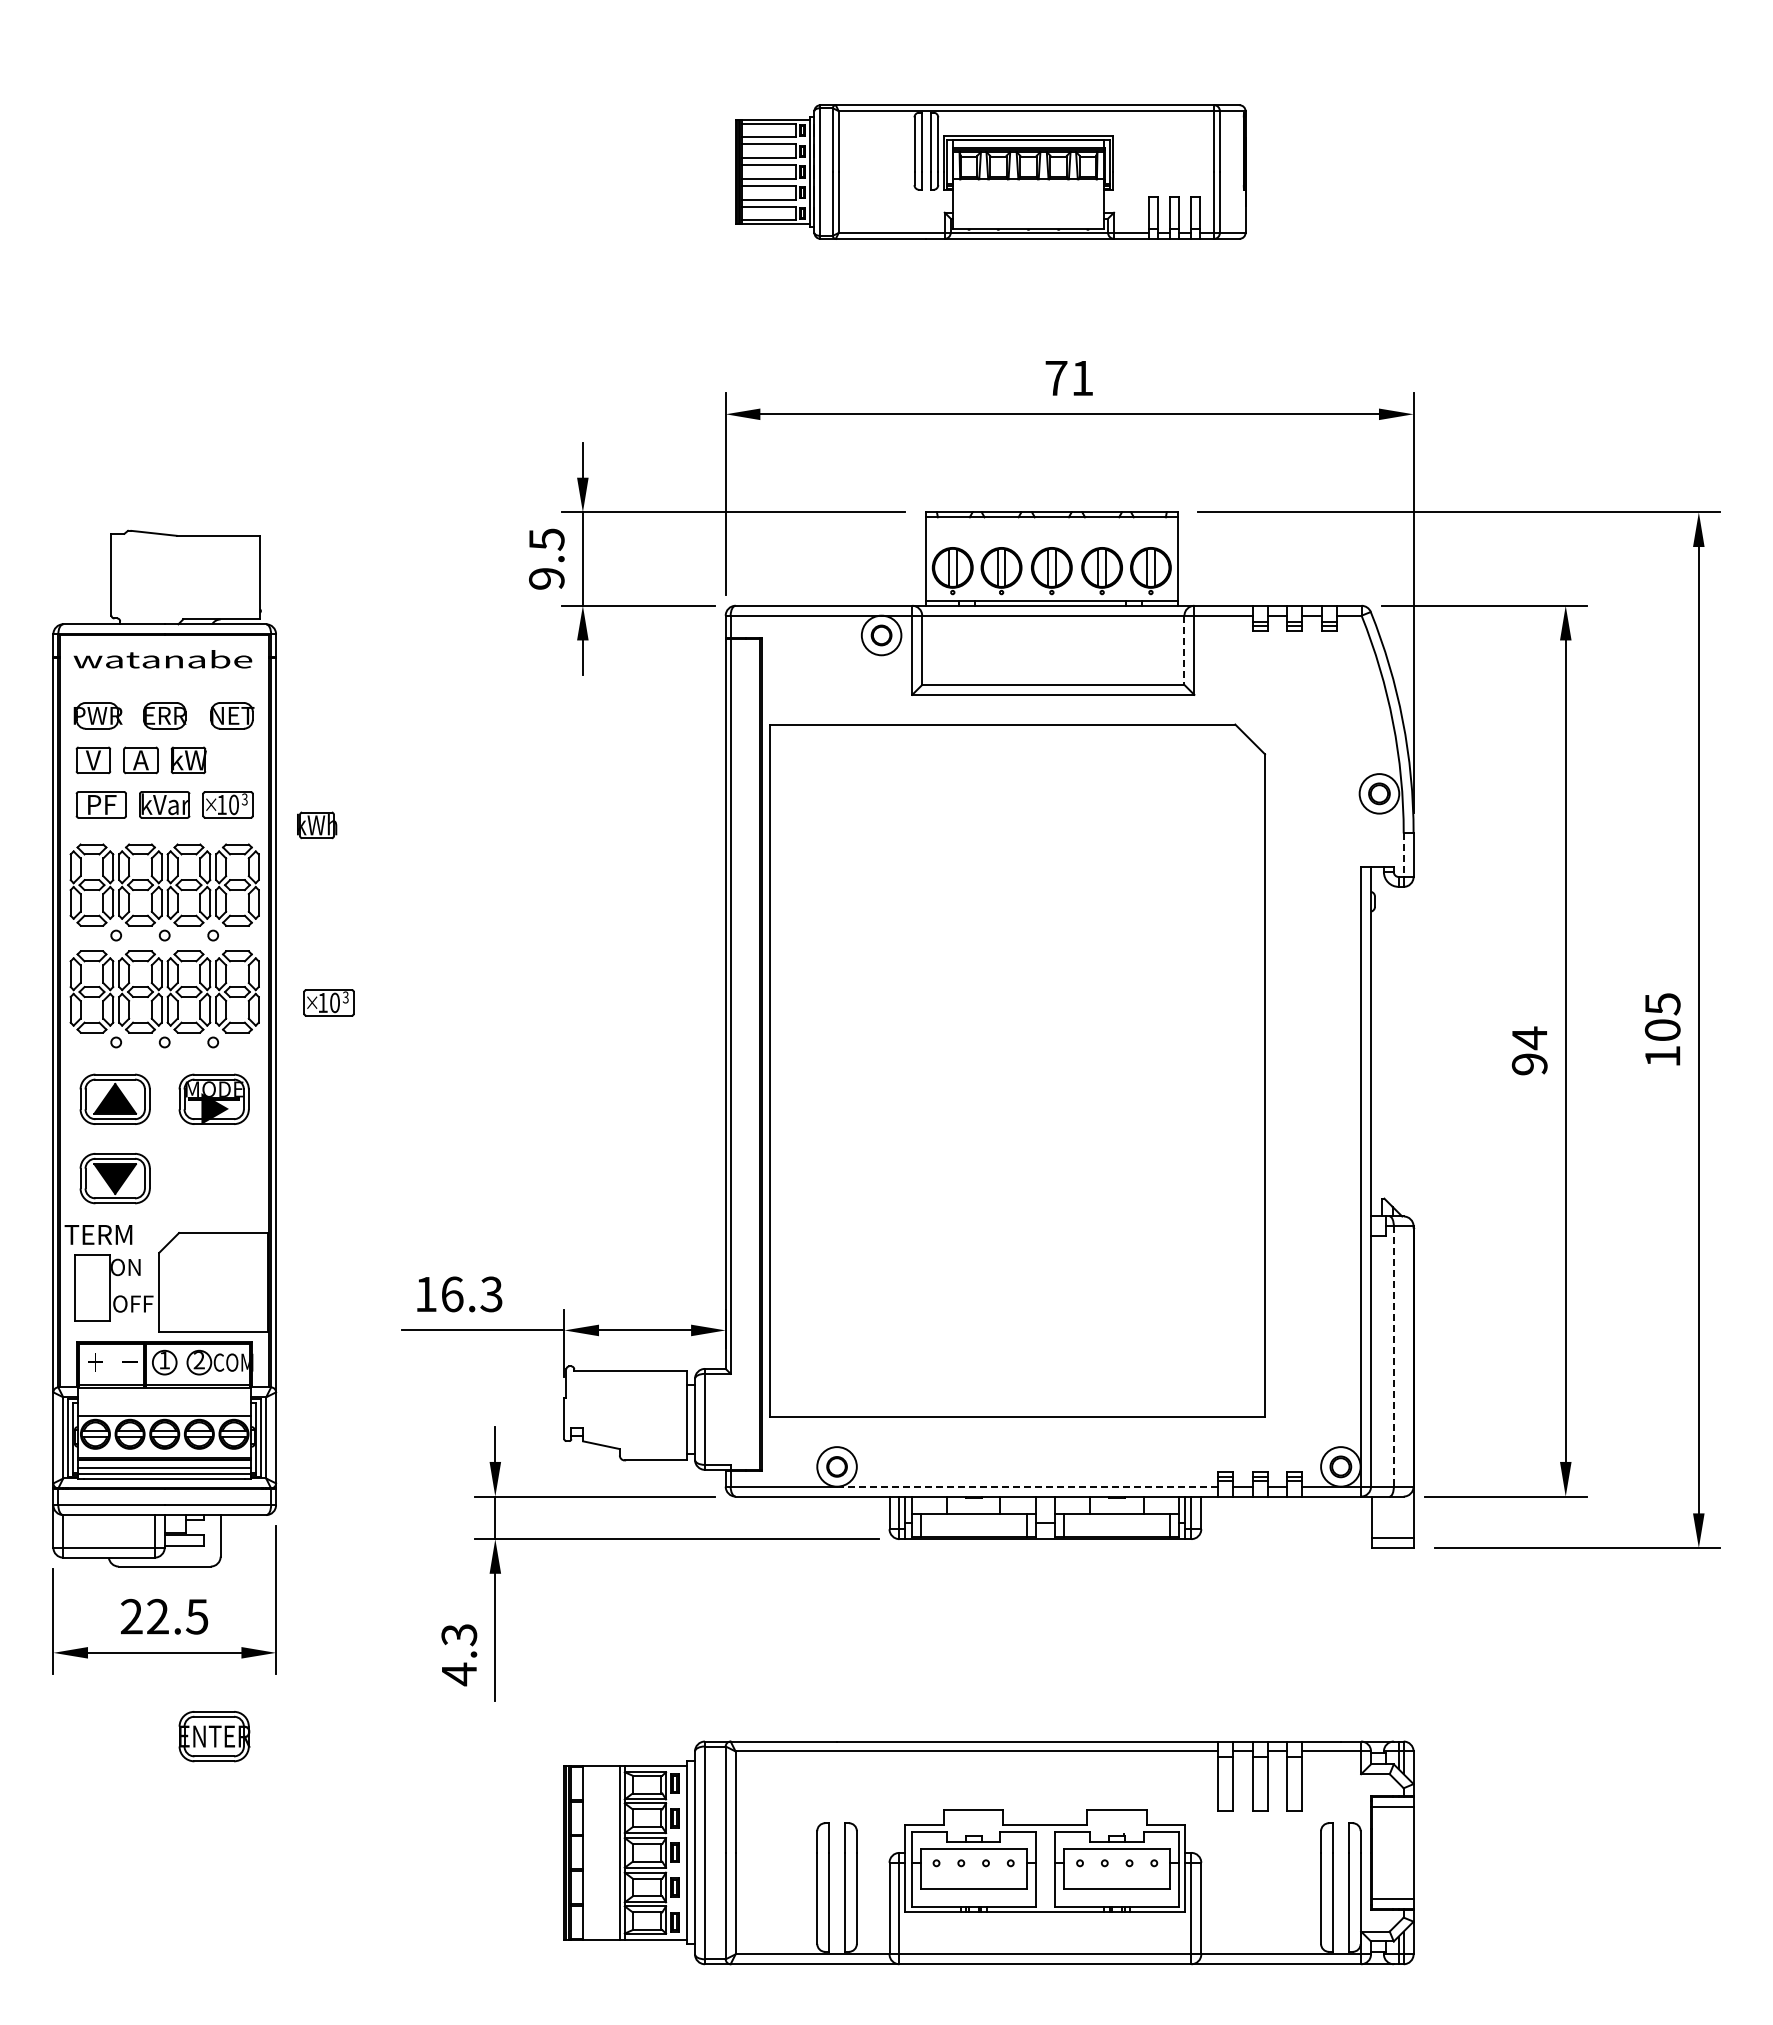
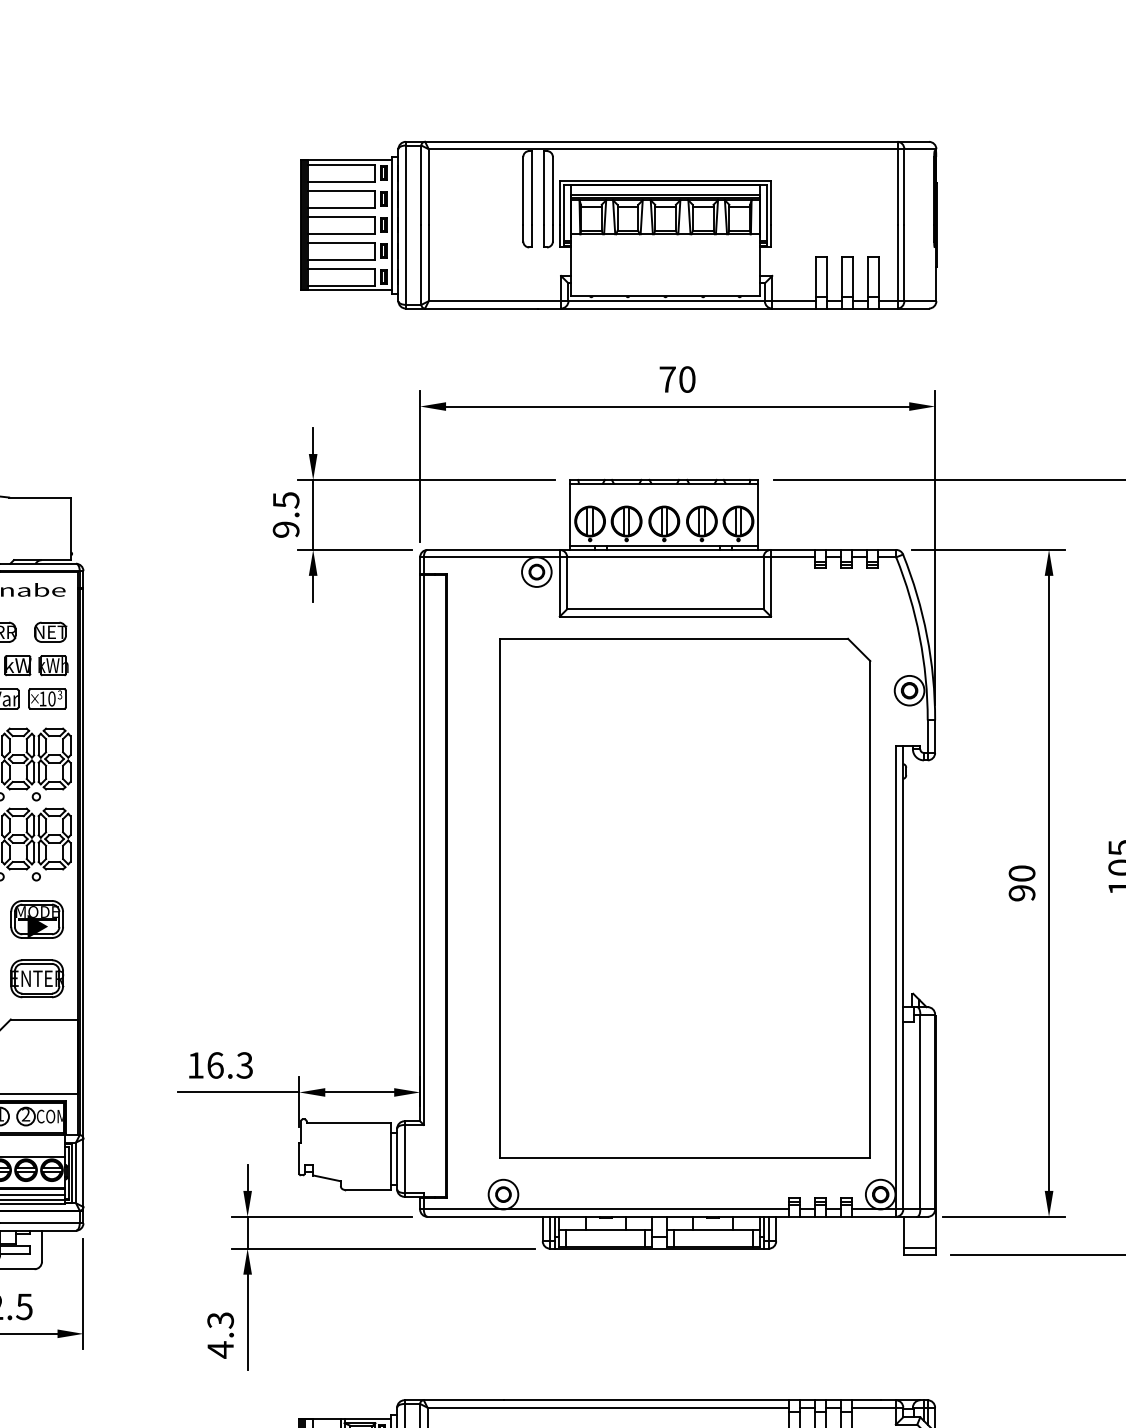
part: (990, 171) -> (618, 224), size x1.67
text: (1082, 378) -> (687, 379), 71 -> 70
line: (1184, 650) -> (763, 583), dashed -> solid
part: (317, 825) -> (53, 665), moved
line: (1403, 855) -> (927, 736), dashed -> solid
part: (328, 1002) -> (122, 846), removed
text: (1529, 1038) -> (1021, 873), 94 -> 90
part: (1017, 1070) -> (685, 897), moved
line: (1393, 1357) -> (920, 1112), dashed -> solid
line: (1027, 1486) -> (646, 1209), dashed -> solid
part: (214, 1736) -> (37, 978), moved

